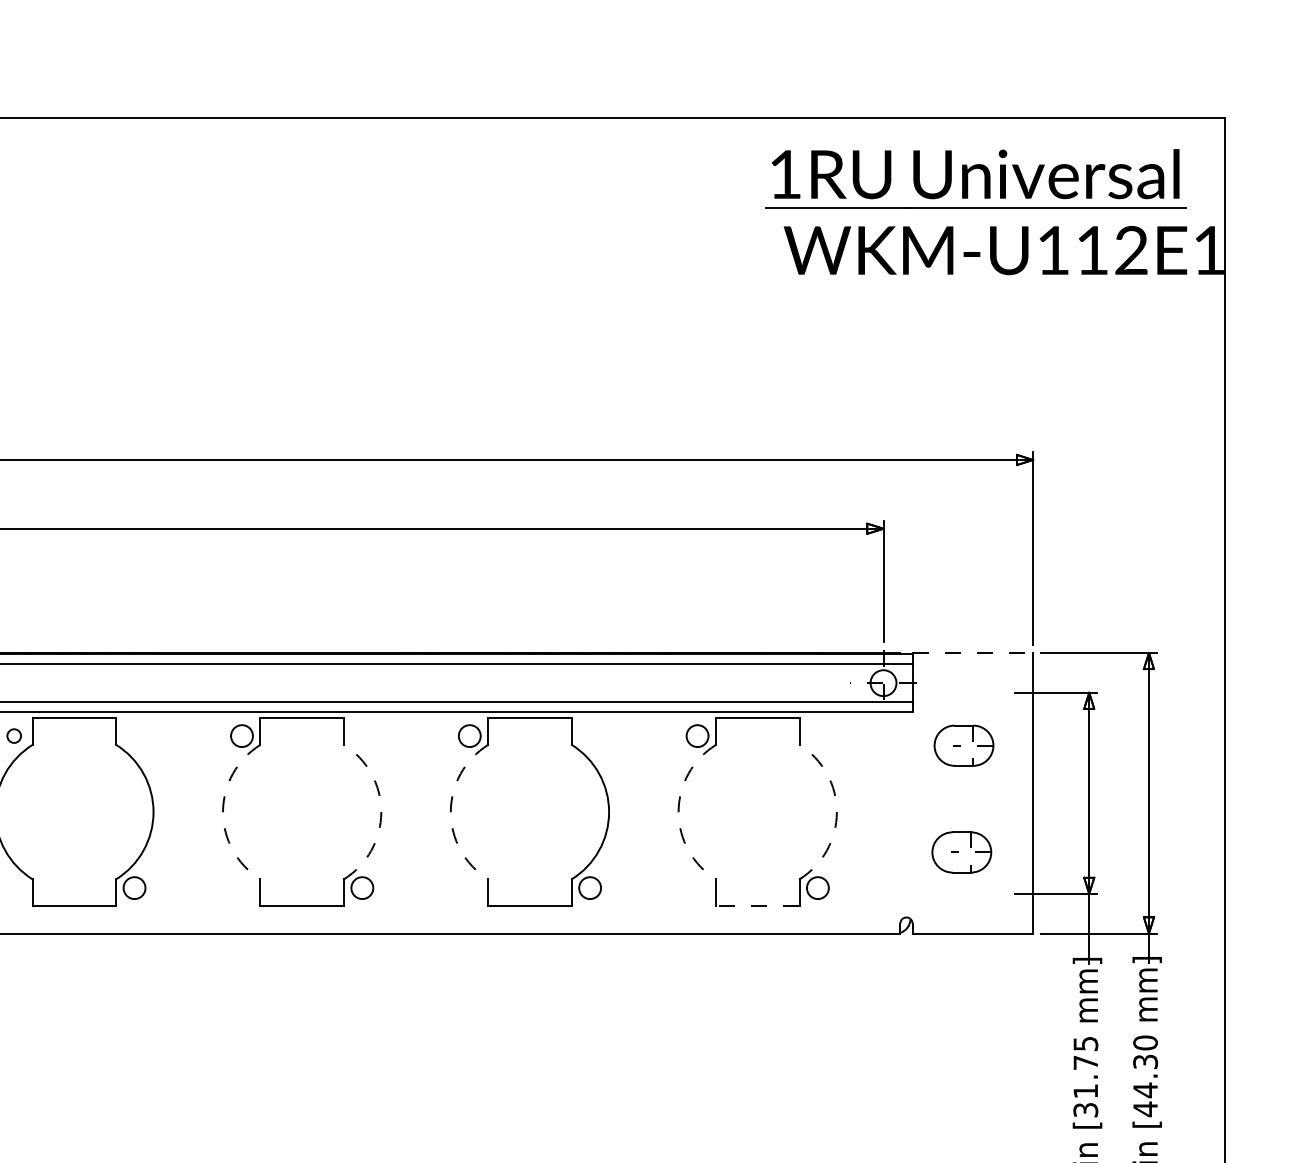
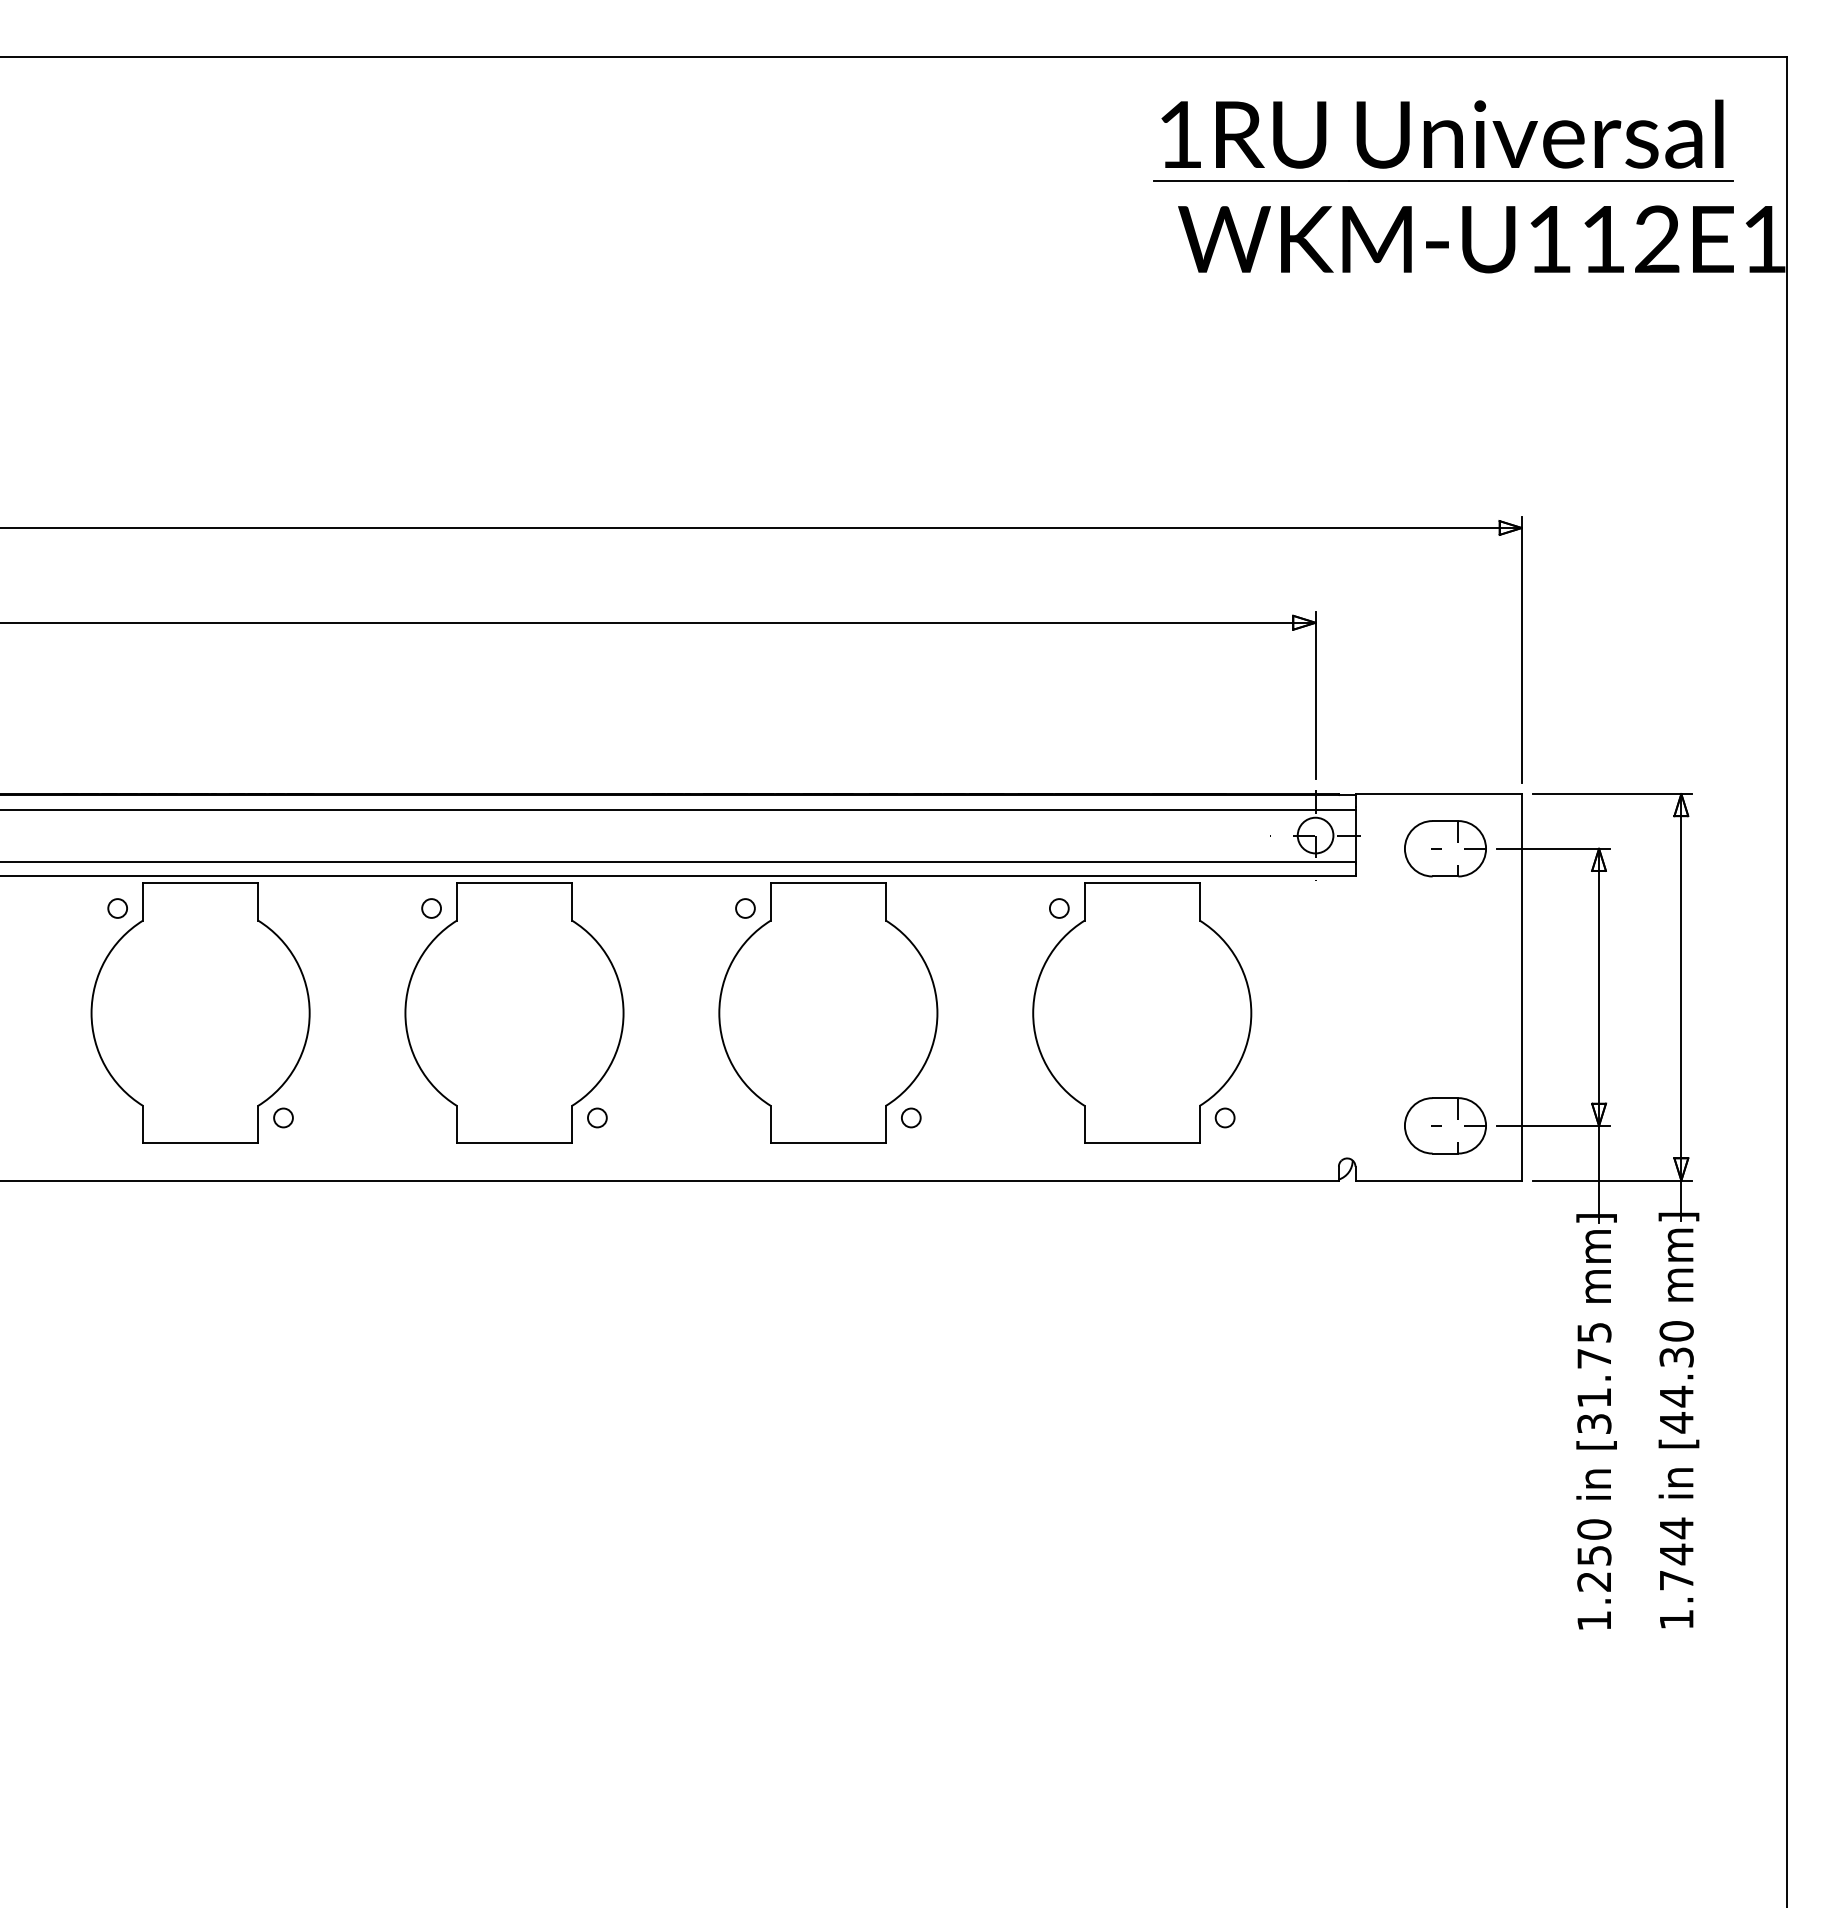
line: (973, 653) -> (1439, 794), dashed -> solid
circle: (241, 736) -> (431, 908), size x0.62
circle: (469, 736) -> (745, 908), size x0.62
circle: (696, 736) -> (1058, 908), size x0.62
part: (964, 745) -> (1445, 848), moved
arc: (223, 812) -> (405, 1013), dashed -> solid
arc: (381, 812) -> (623, 1013), dashed -> solid
arc: (450, 812) -> (719, 1013), dashed -> solid
arc: (678, 812) -> (1033, 1013), dashed -> solid
arc: (837, 812) -> (1251, 1013), dashed -> solid
part: (961, 852) -> (1445, 1125), moved
circle: (134, 887) -> (283, 1117), size x0.62
circle: (362, 887) -> (597, 1117), size x0.62
circle: (589, 887) -> (910, 1117), size x0.62
circle: (817, 887) -> (1224, 1117), size x0.62
line: (757, 906) -> (1142, 1143), dashed -> solid

